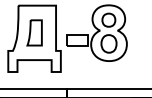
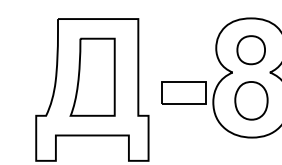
part: (34, 32) -> (92, 76), size x1.43

